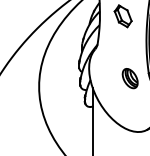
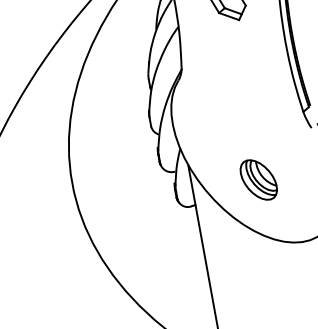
part: (129, 78) -> (257, 180), moved

